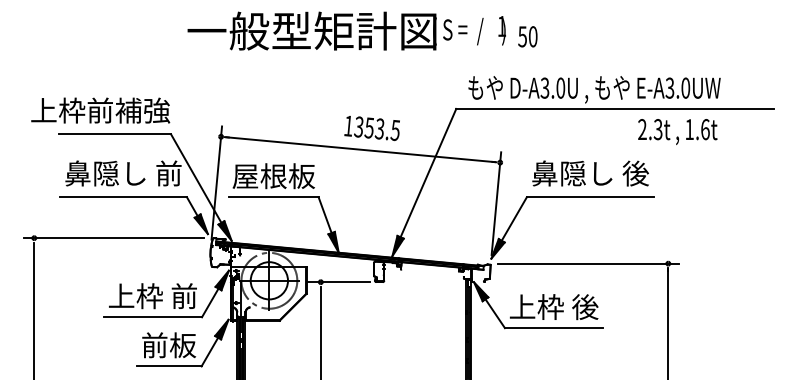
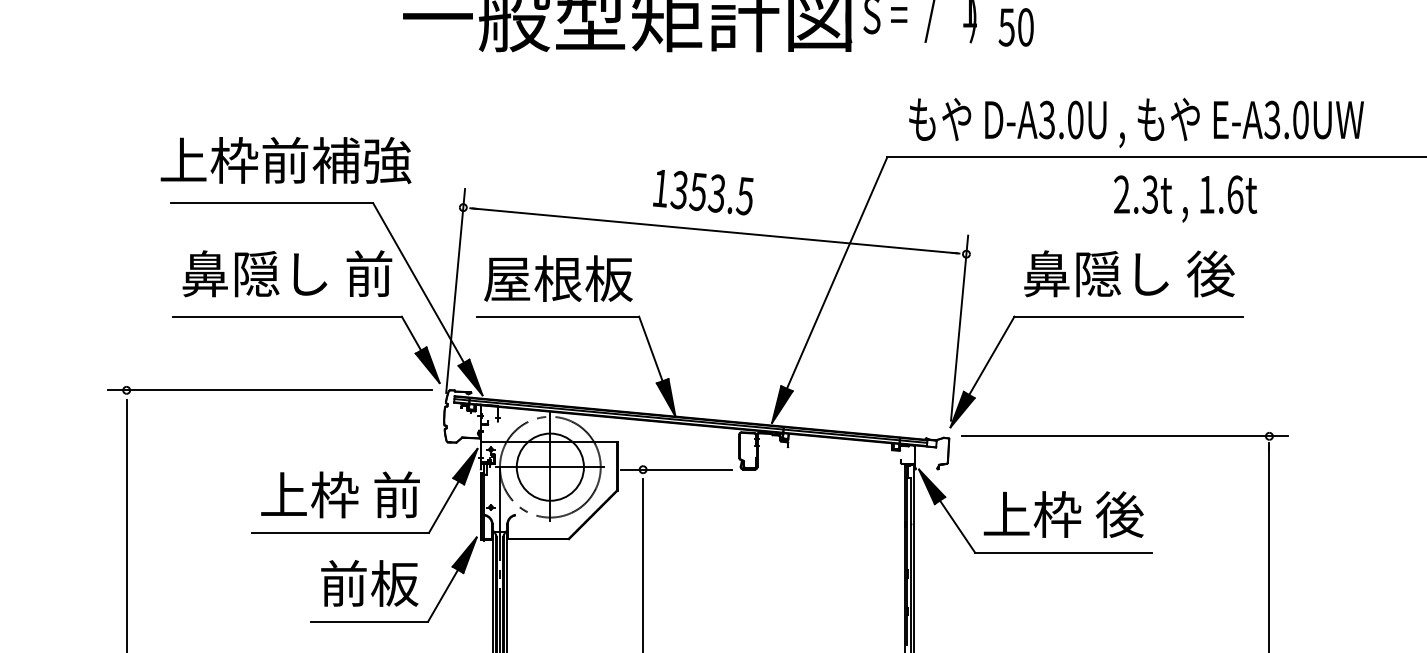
text: (100, 110) -> (285, 160), moved
text: (371, 128) -> (702, 192), moved
text: (677, 131) -> (1185, 198), moved

